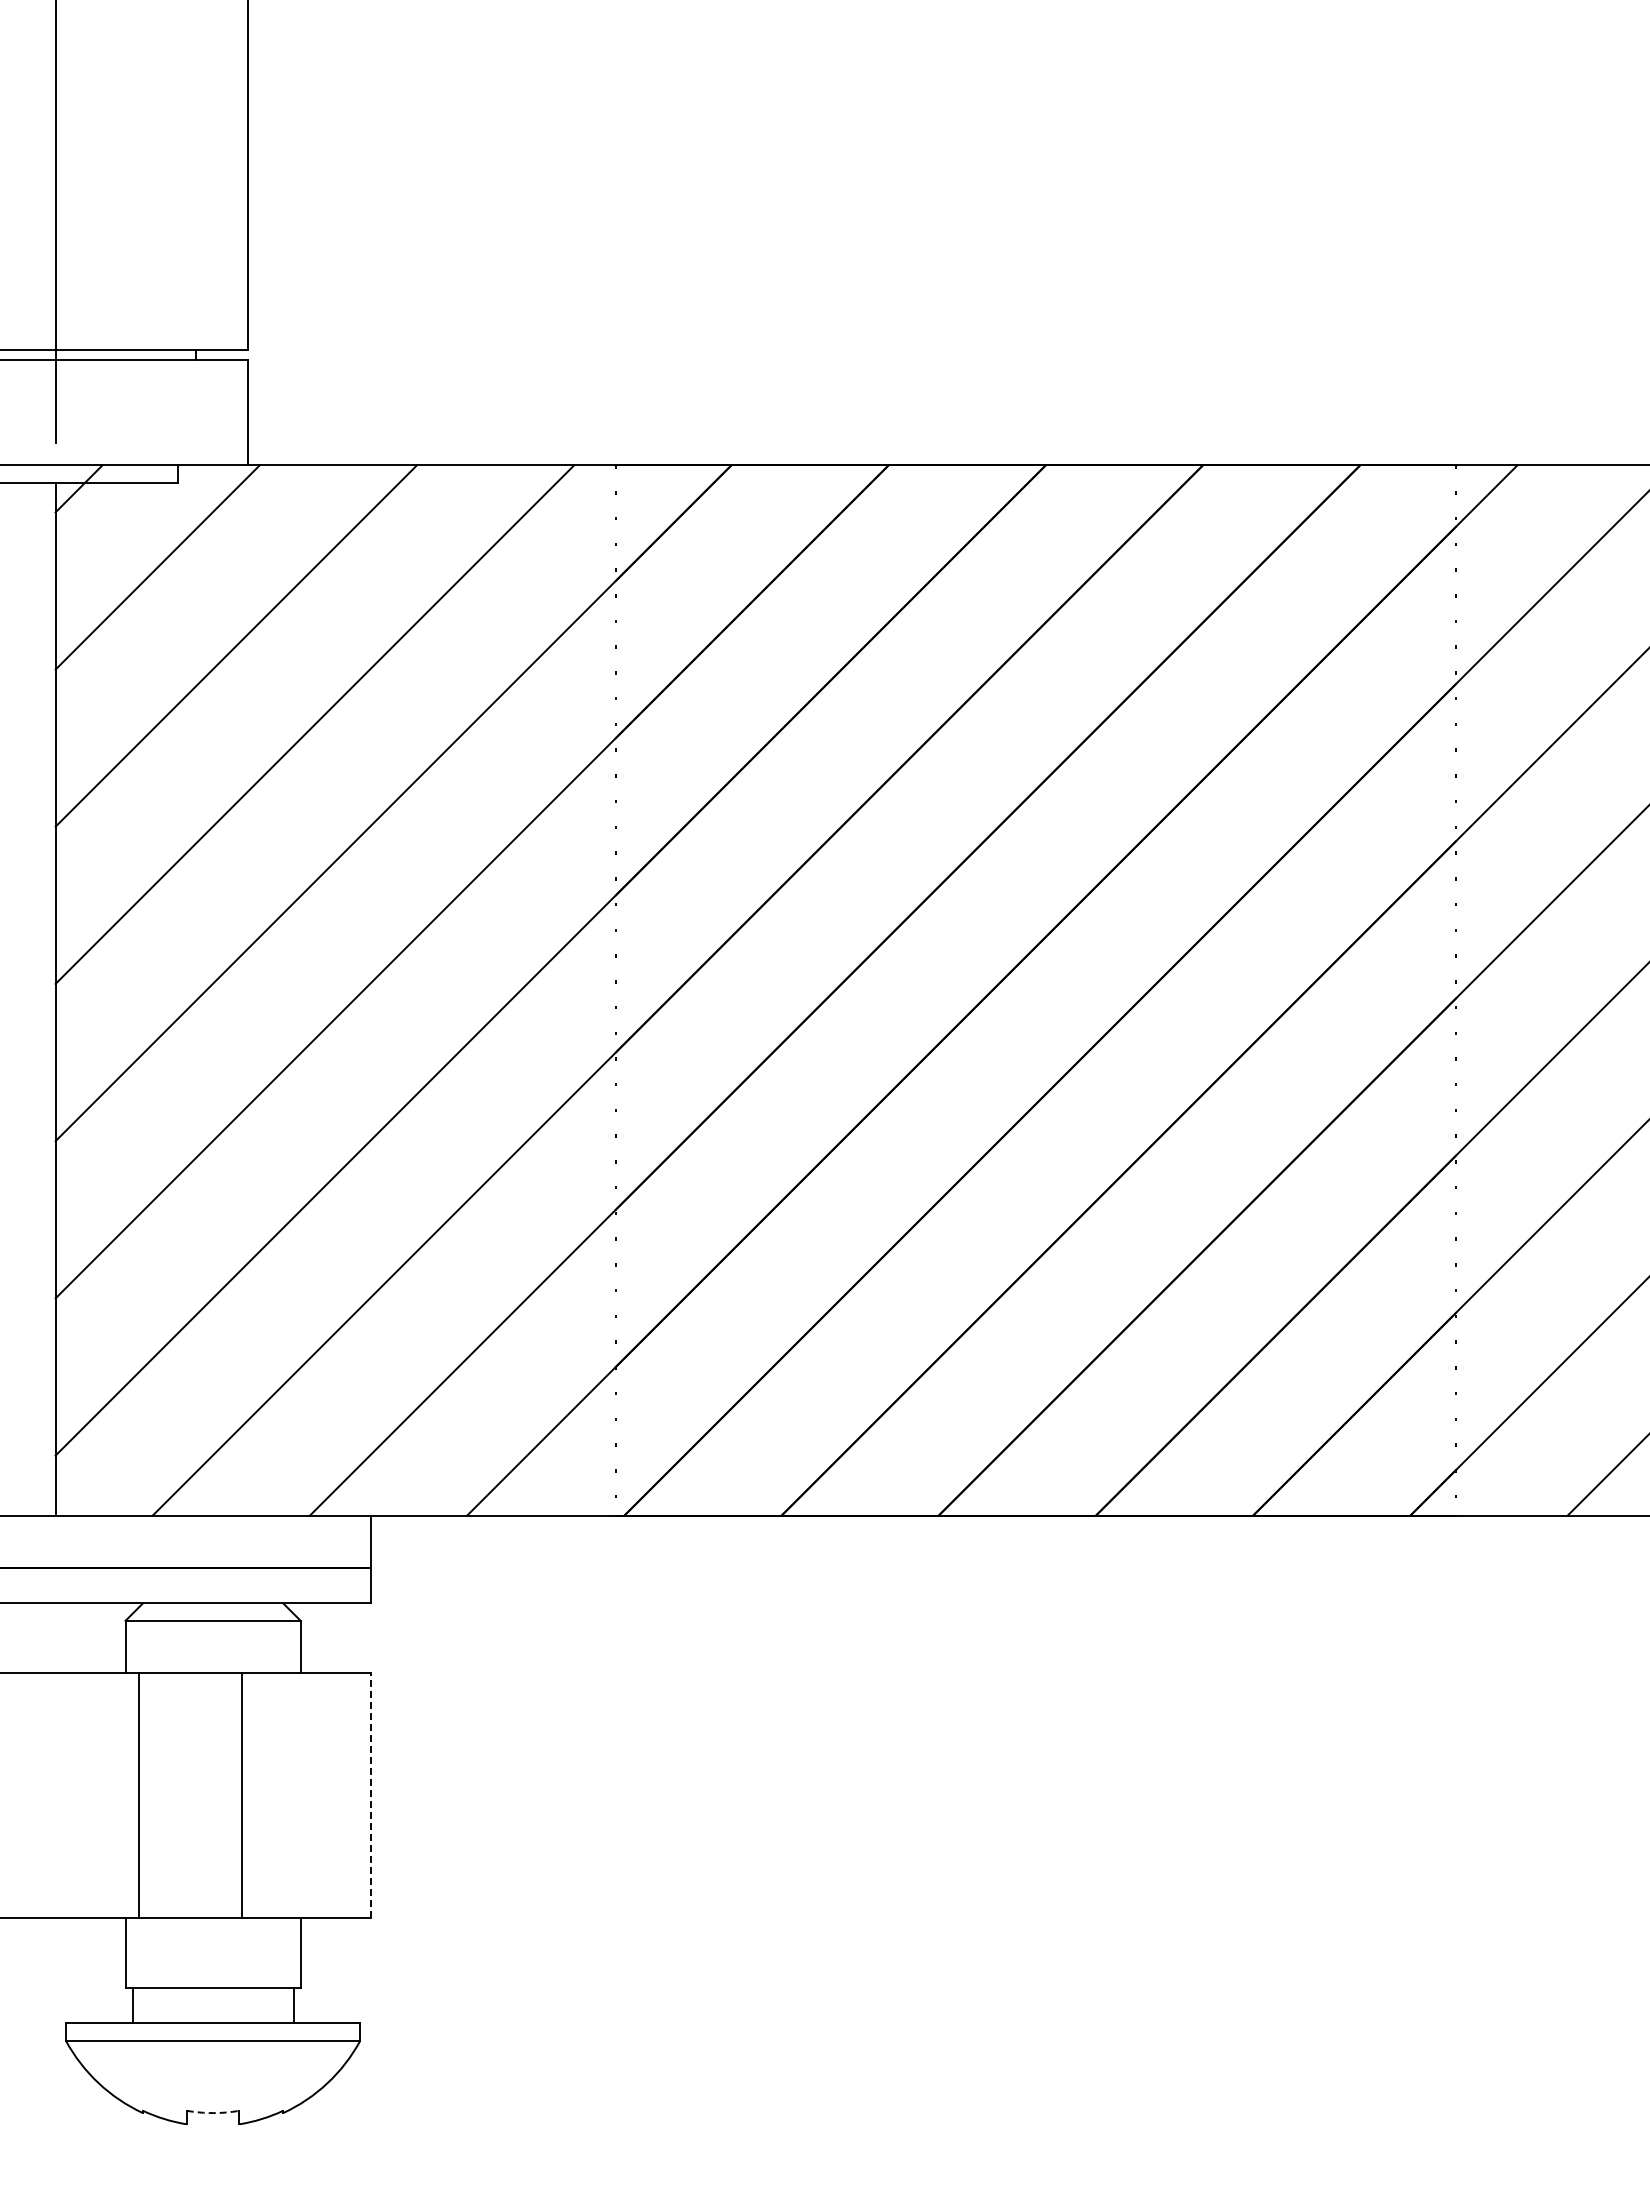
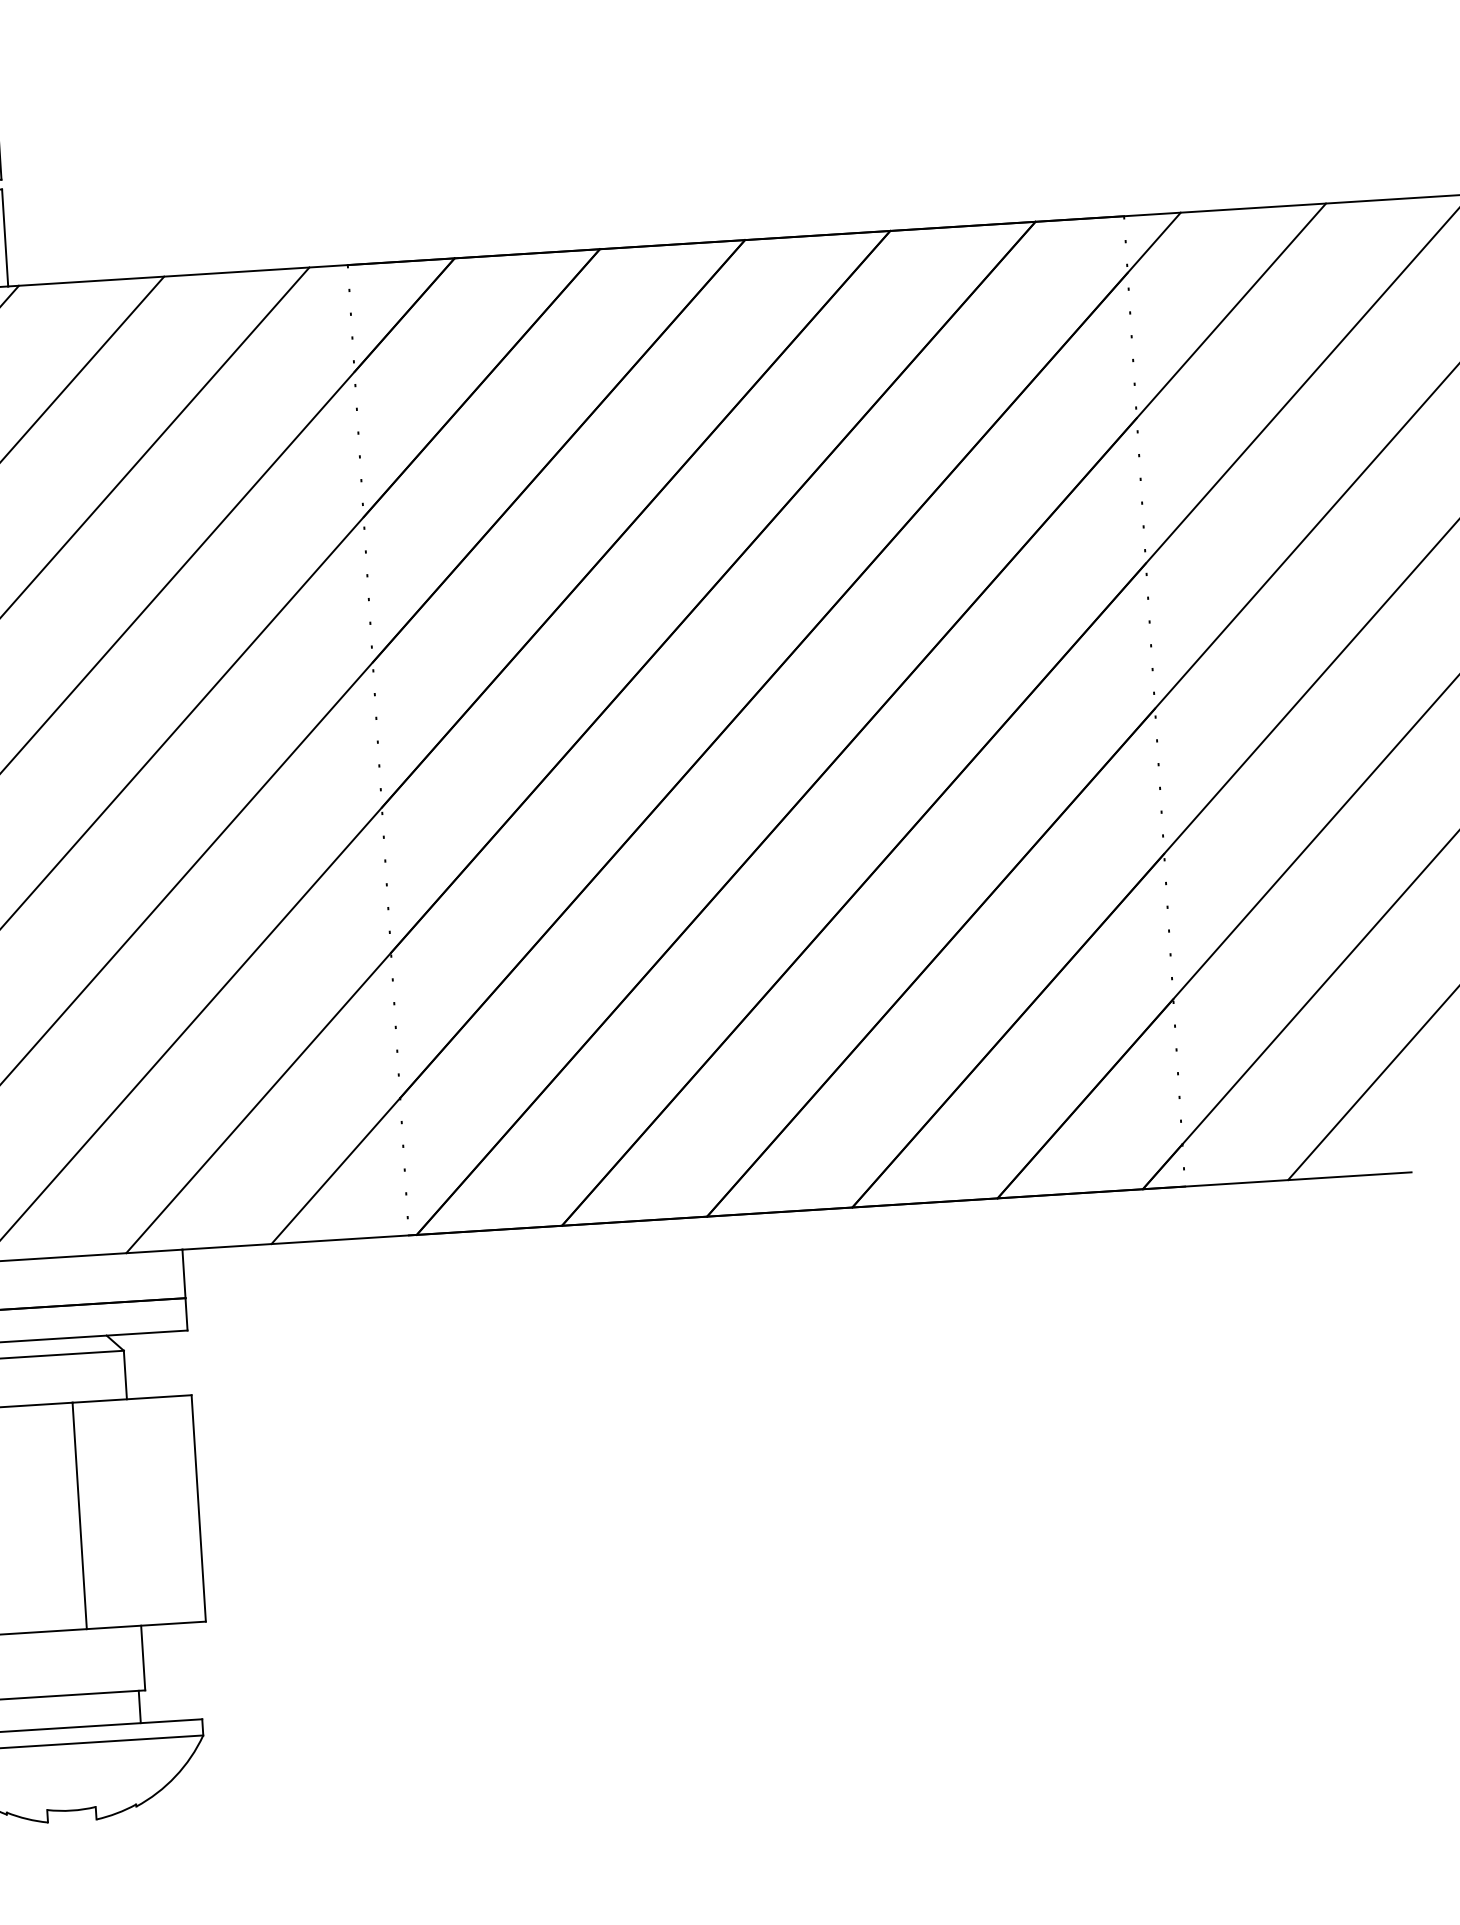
line: (370, 1795) -> (198, 1508), dashed -> solid
arc: (213, 2113) -> (72, 1810), dashed -> solid

